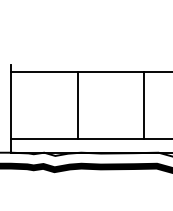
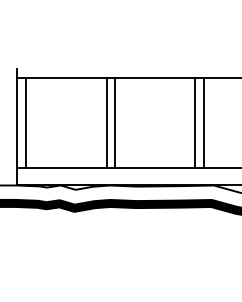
line: (17, 105) -> (25, 122), added
line: (85, 105) -> (115, 122), added
line: (150, 105) -> (203, 122), added

